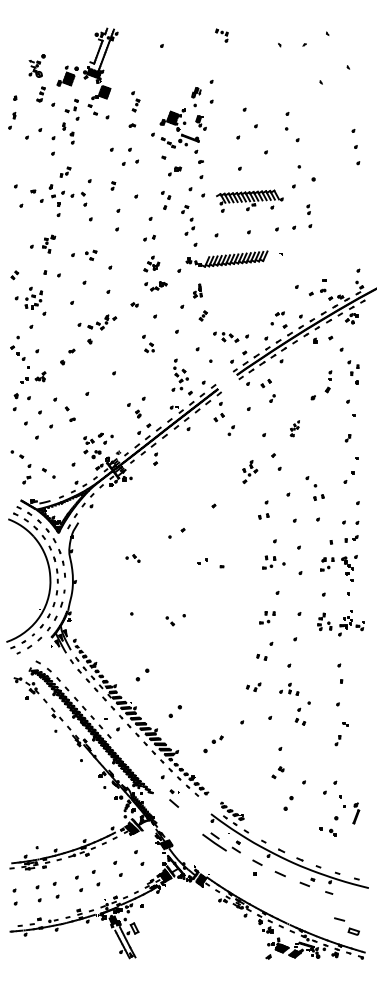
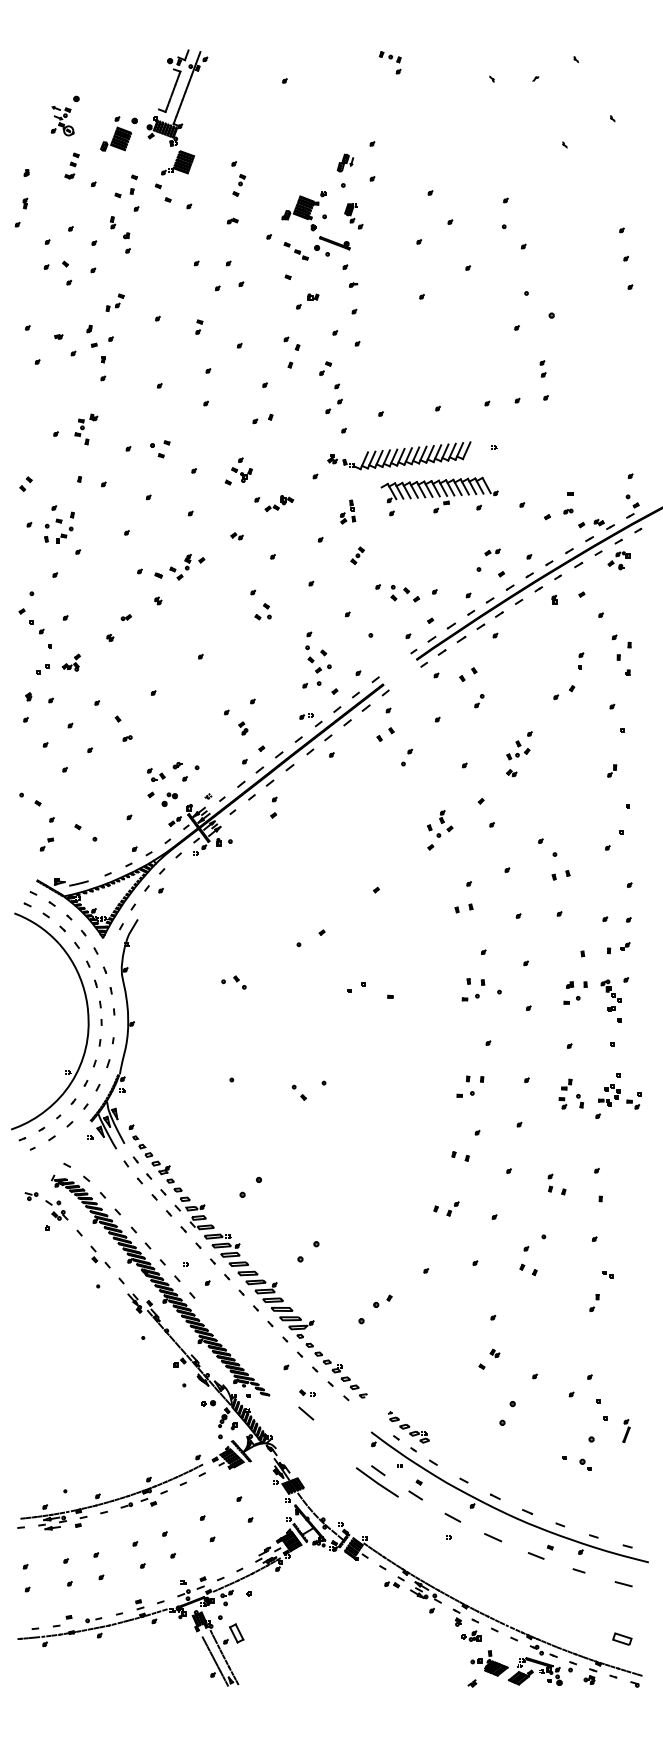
part: (78, 198) -> (57, 271), moved
part: (249, 200) -> (438, 495), moved
part: (151, 263) -> (238, 470), moved
part: (320, 393) -> (563, 692), size x0.62
part: (294, 428) -> (517, 753), size x1.67
part: (293, 688) -> (556, 1183), moved
part: (355, 813) -> (625, 1431), size x0.62
line: (339, 919) -> (623, 1584), moved

